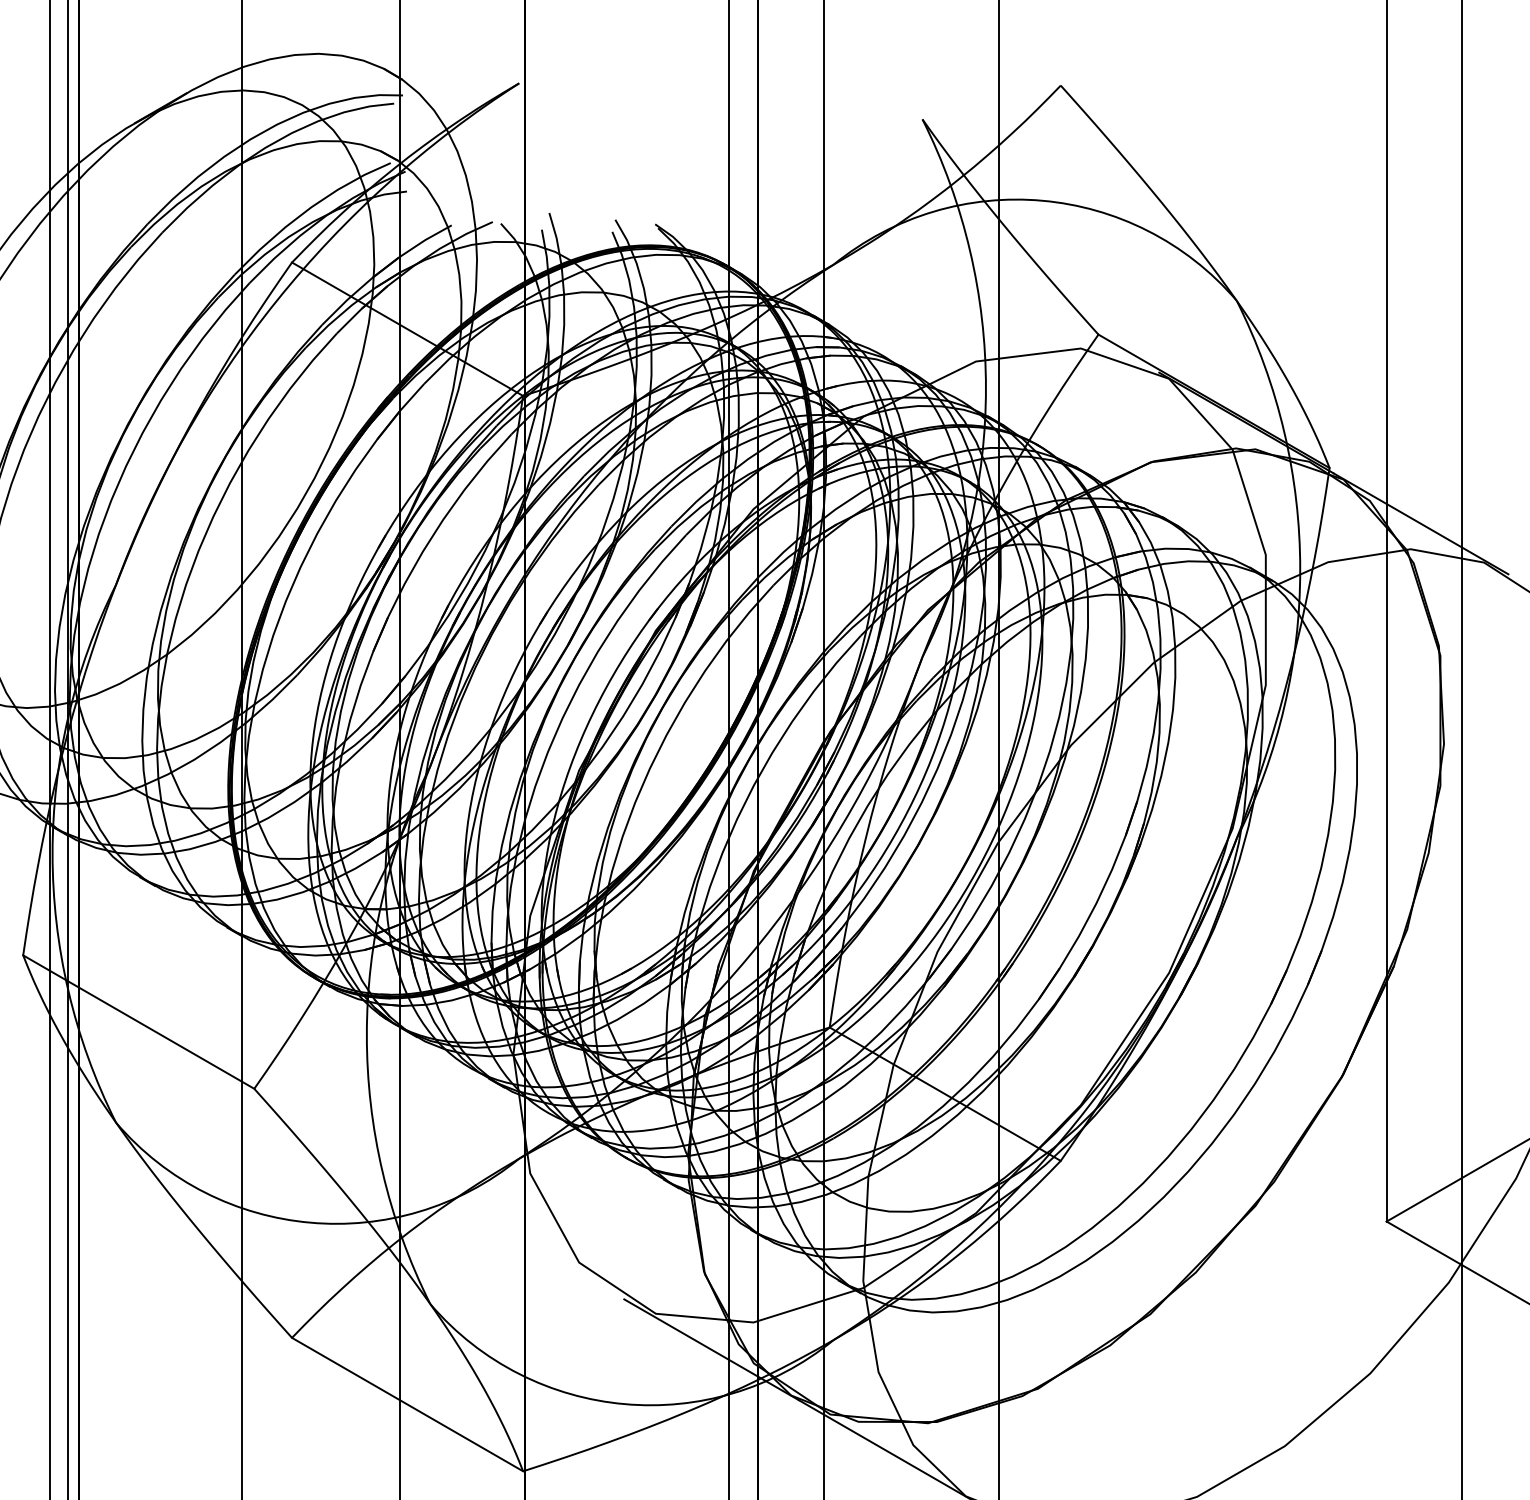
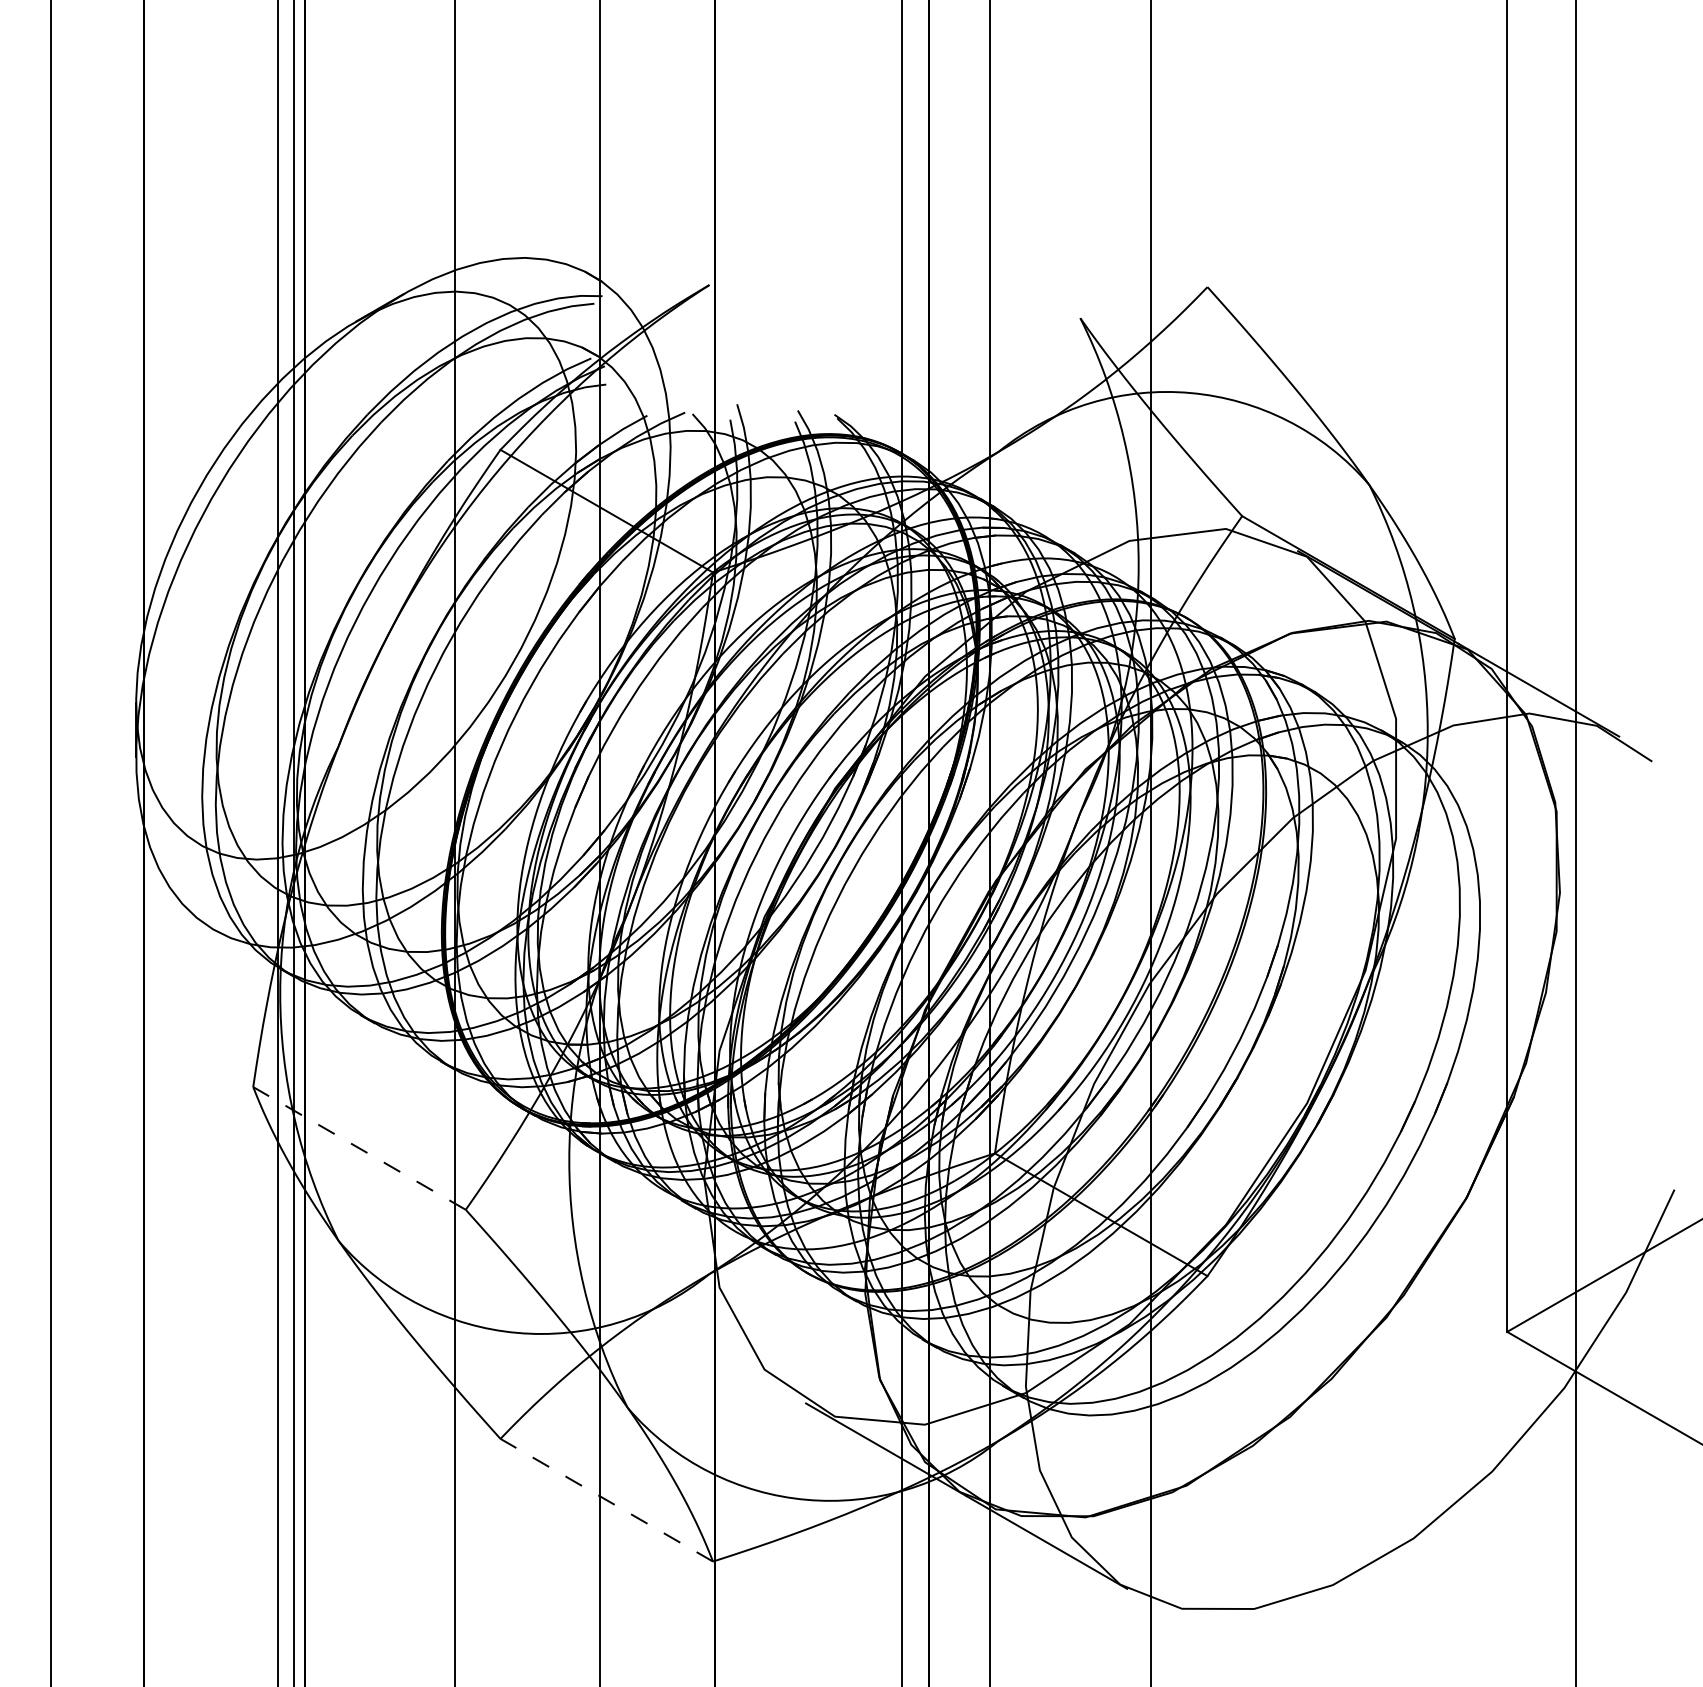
line: (138, 1022) -> (359, 1148), solid -> dashed
line: (407, 1404) -> (606, 1500), solid -> dashed

